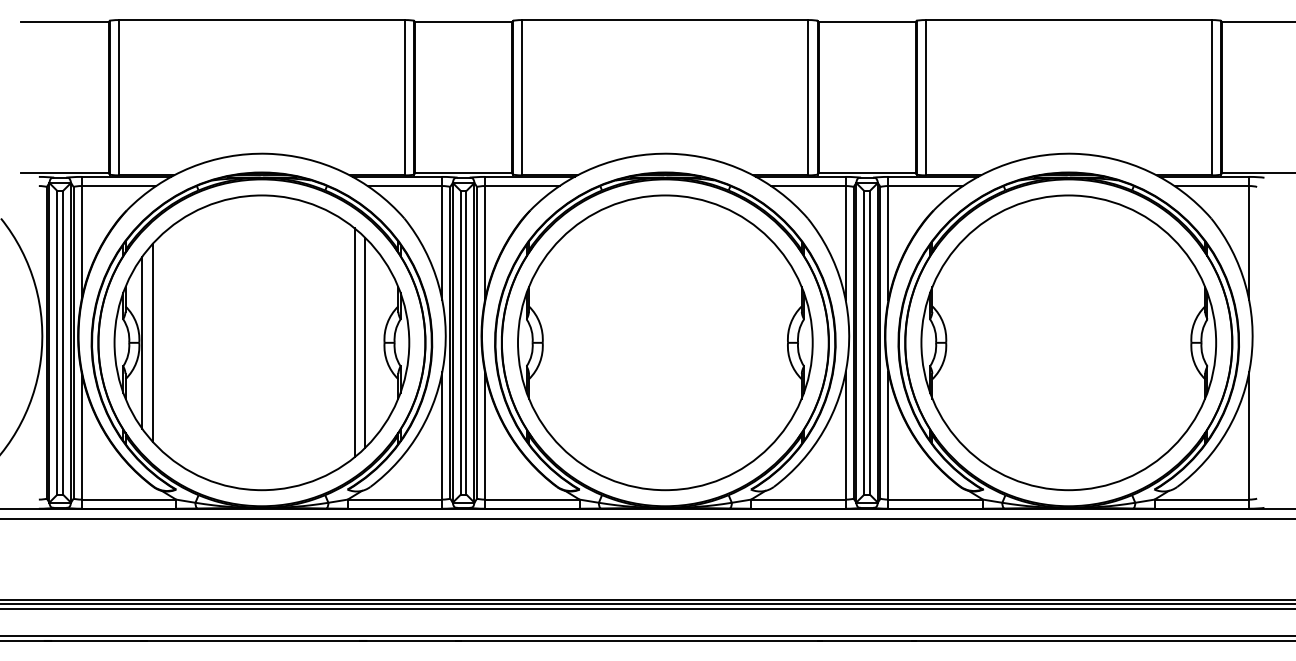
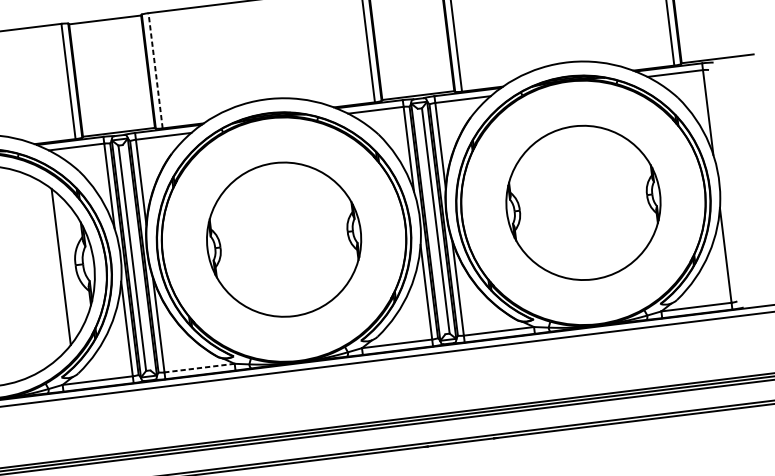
line: (522, 97) -> (155, 70), solid -> dashed
line: (354, 342) -> (53, 267), removed
line: (466, 342) -> (136, 257), removed
part: (665, 342) -> (284, 239), size x0.7
line: (864, 342) -> (431, 221), removed
part: (1068, 342) -> (583, 202), size x0.7
line: (531, 499) -> (199, 368), solid -> dashed

